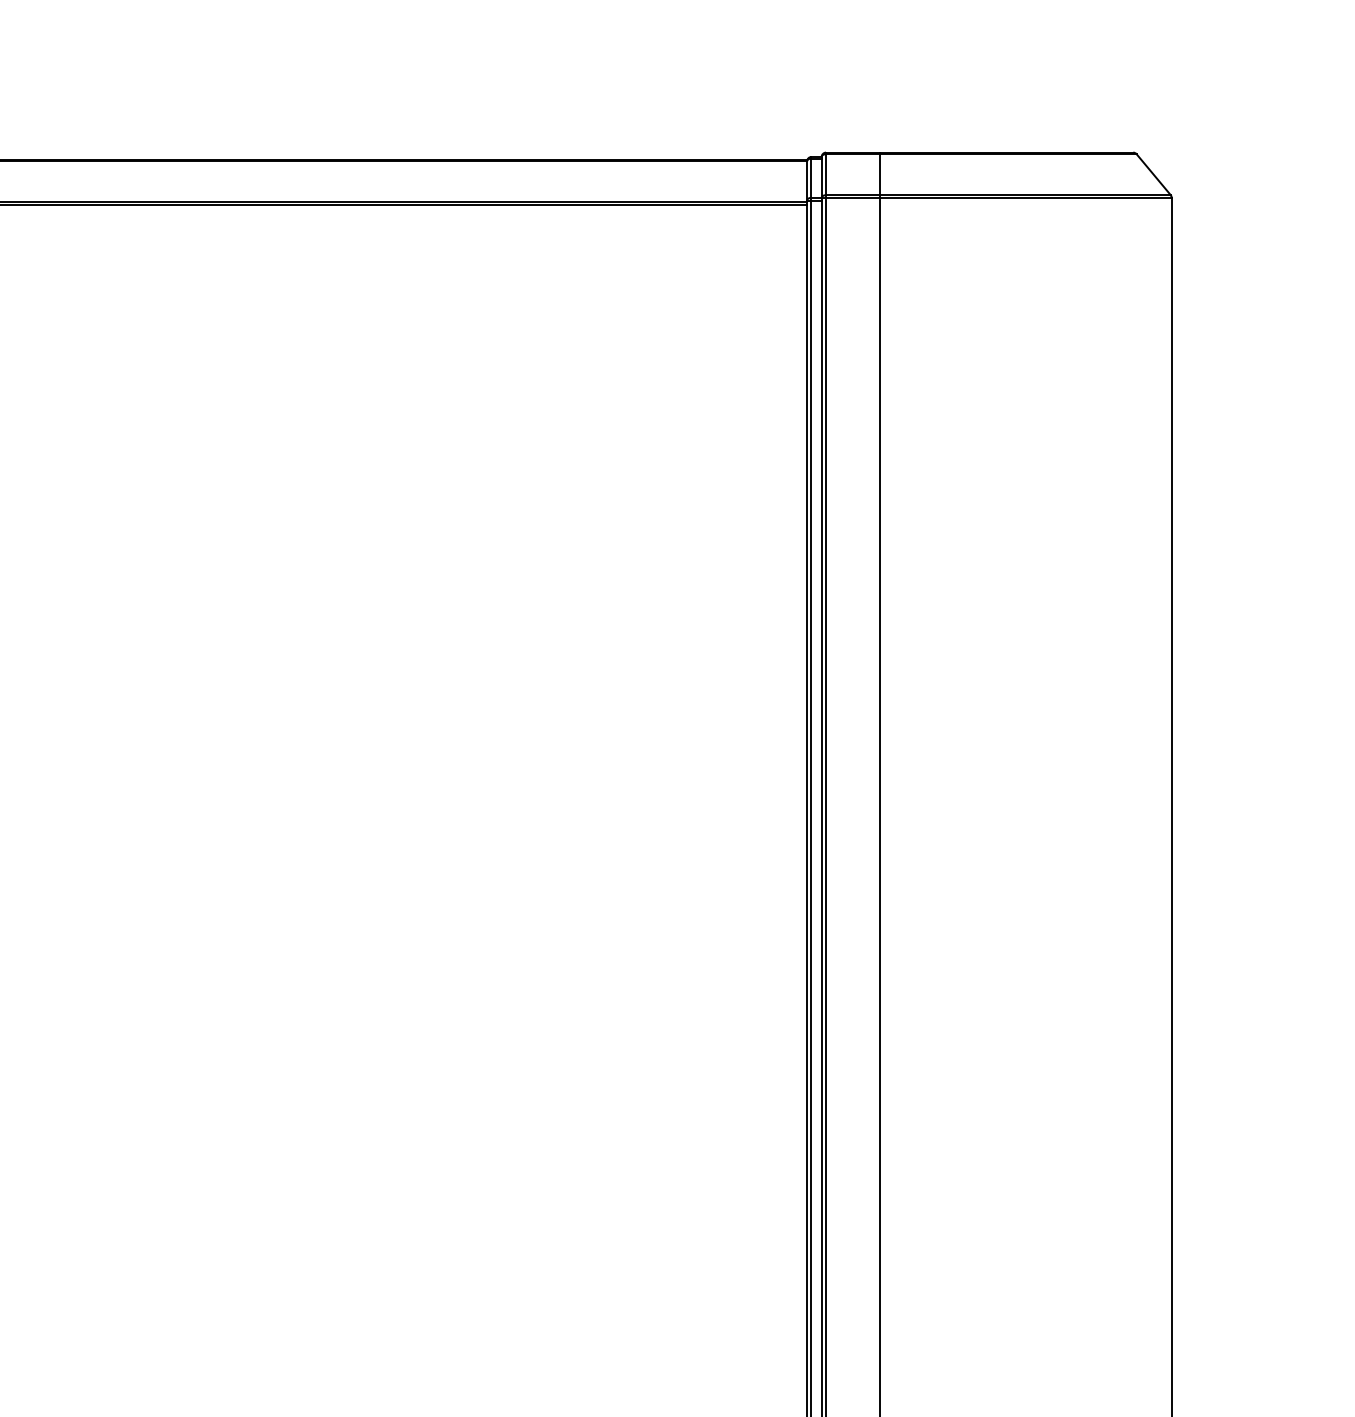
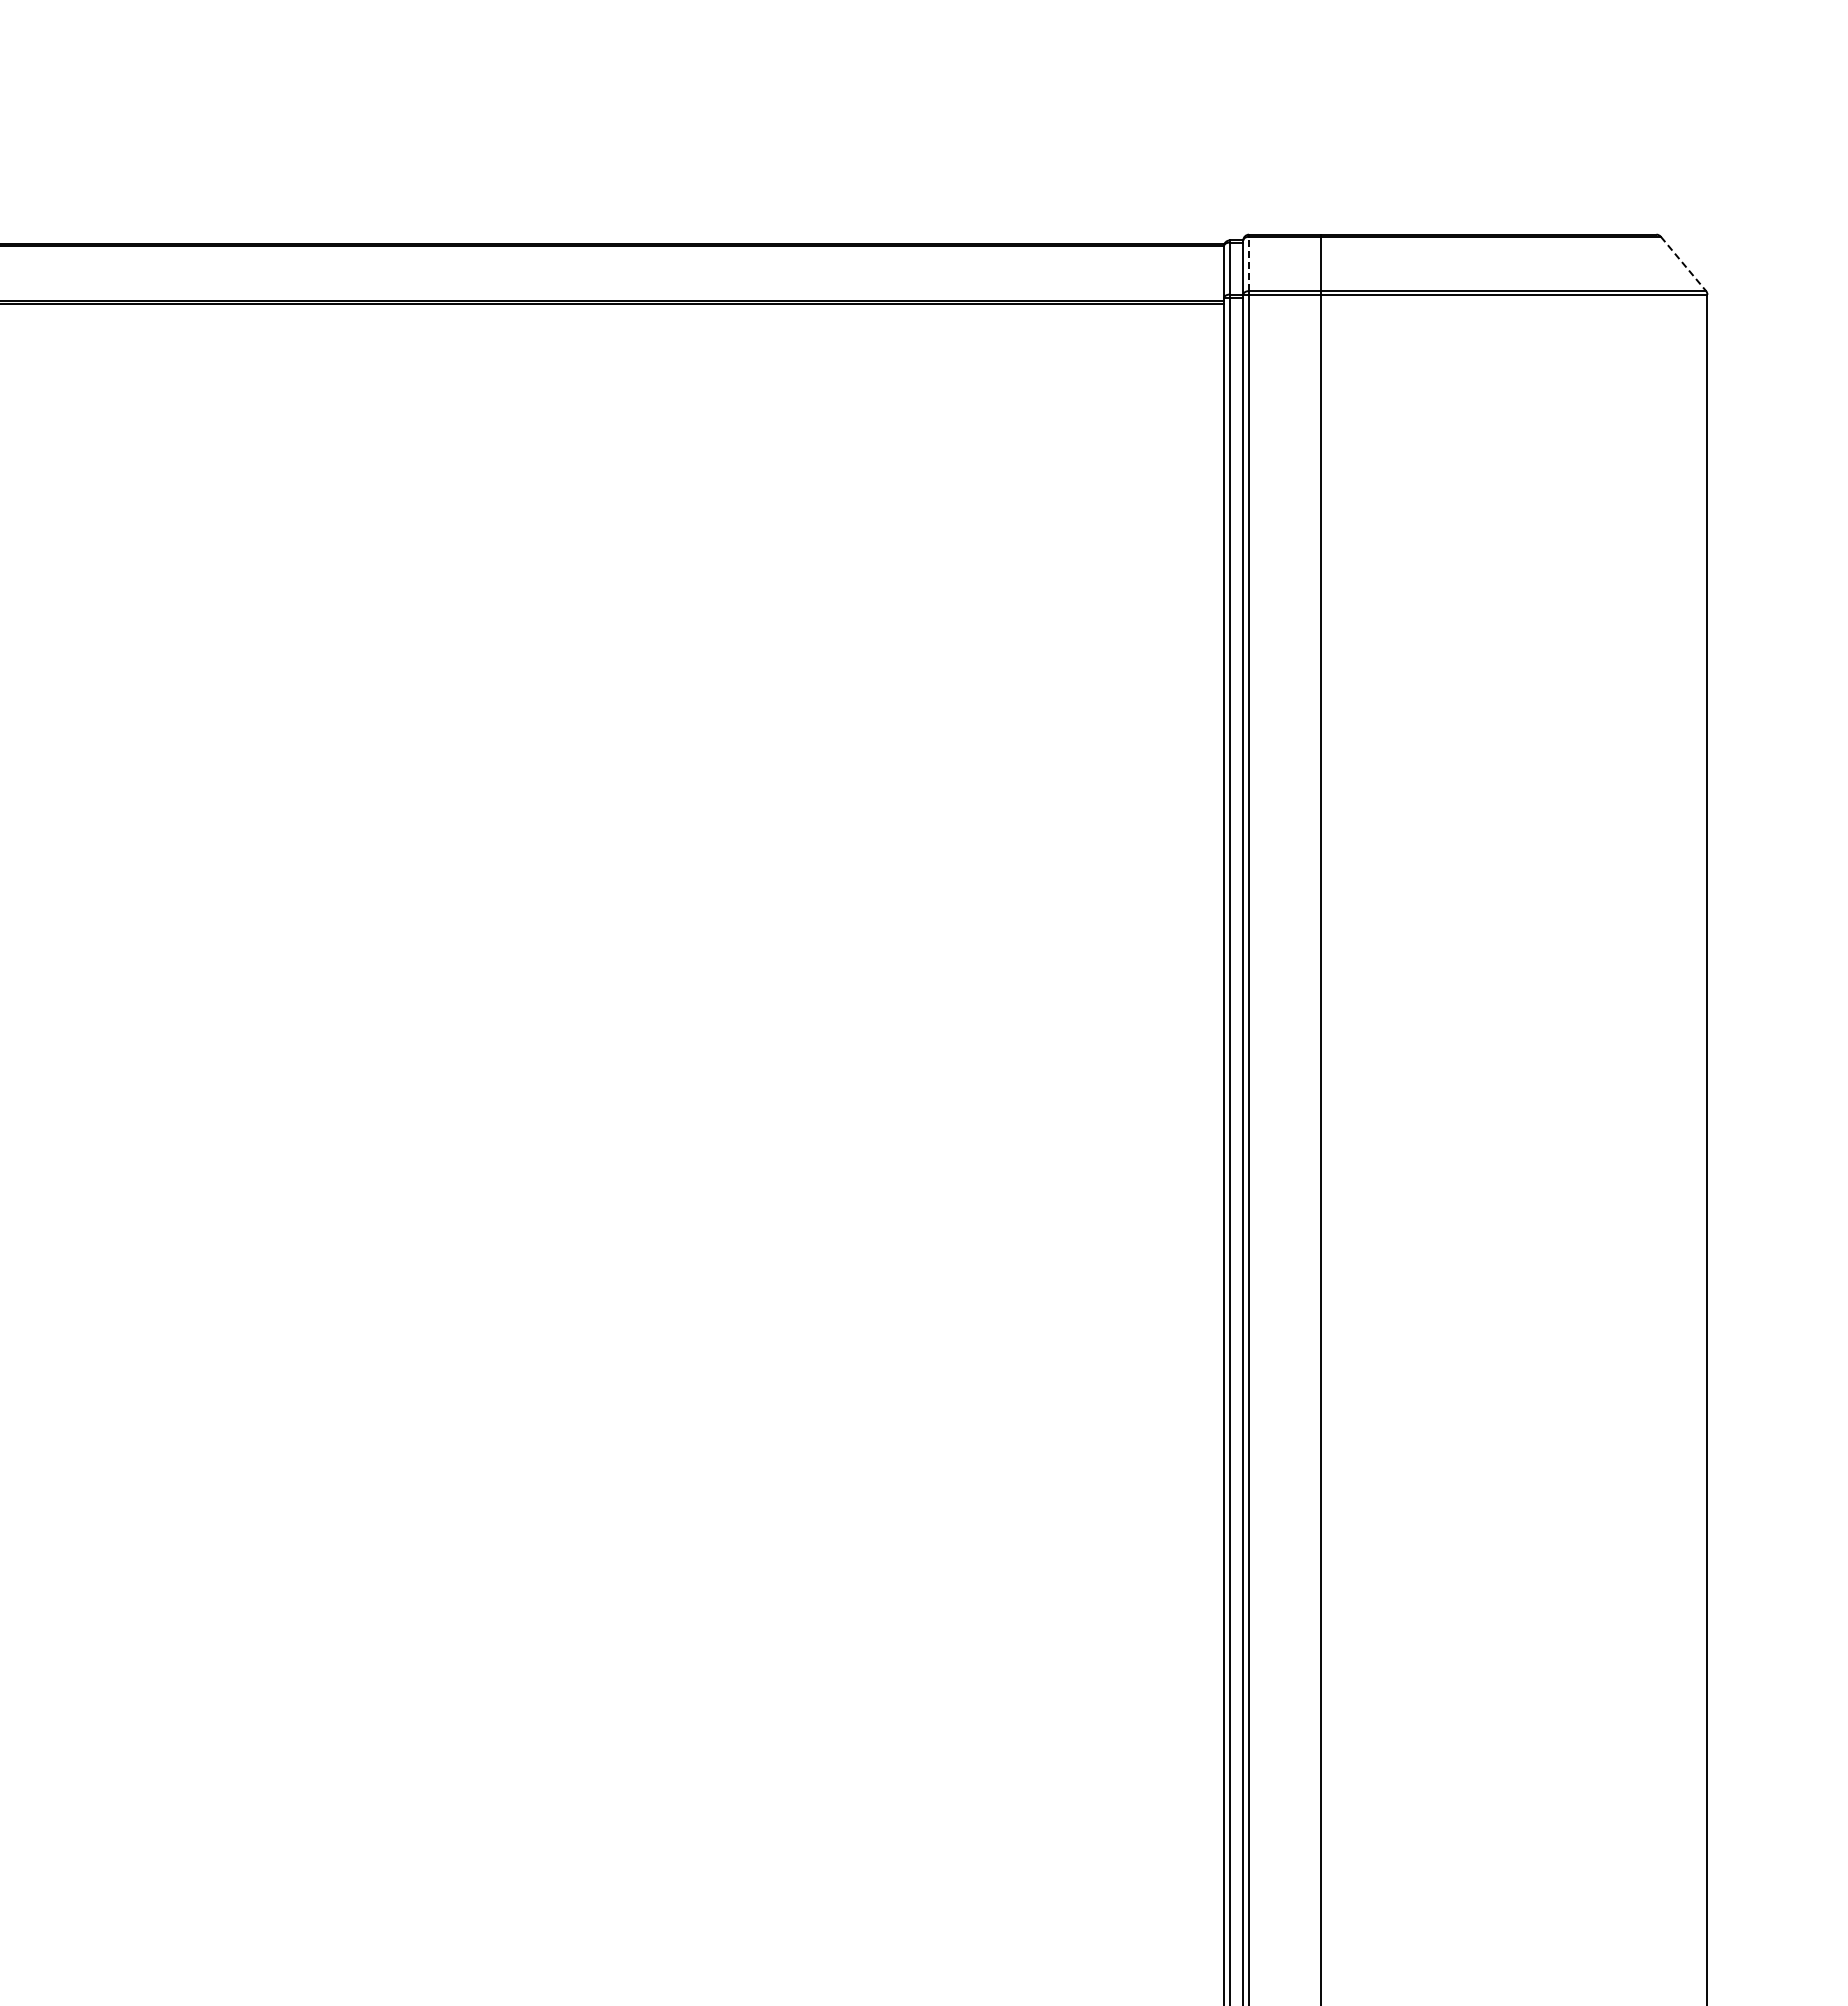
line: (826, 174) -> (1249, 263), solid -> dashed
line: (1153, 175) -> (1683, 264), solid -> dashed

